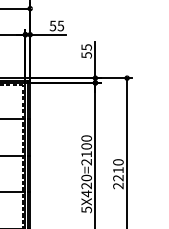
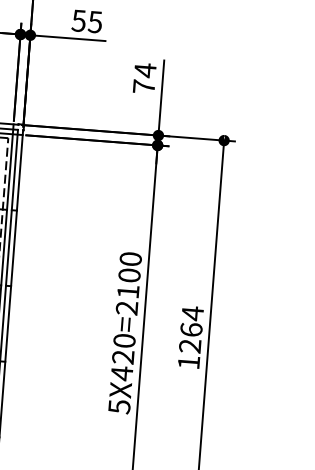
text: (86, 50) -> (144, 76), 55 -> 74
text: (118, 173) -> (191, 336), 2210 -> 1264

